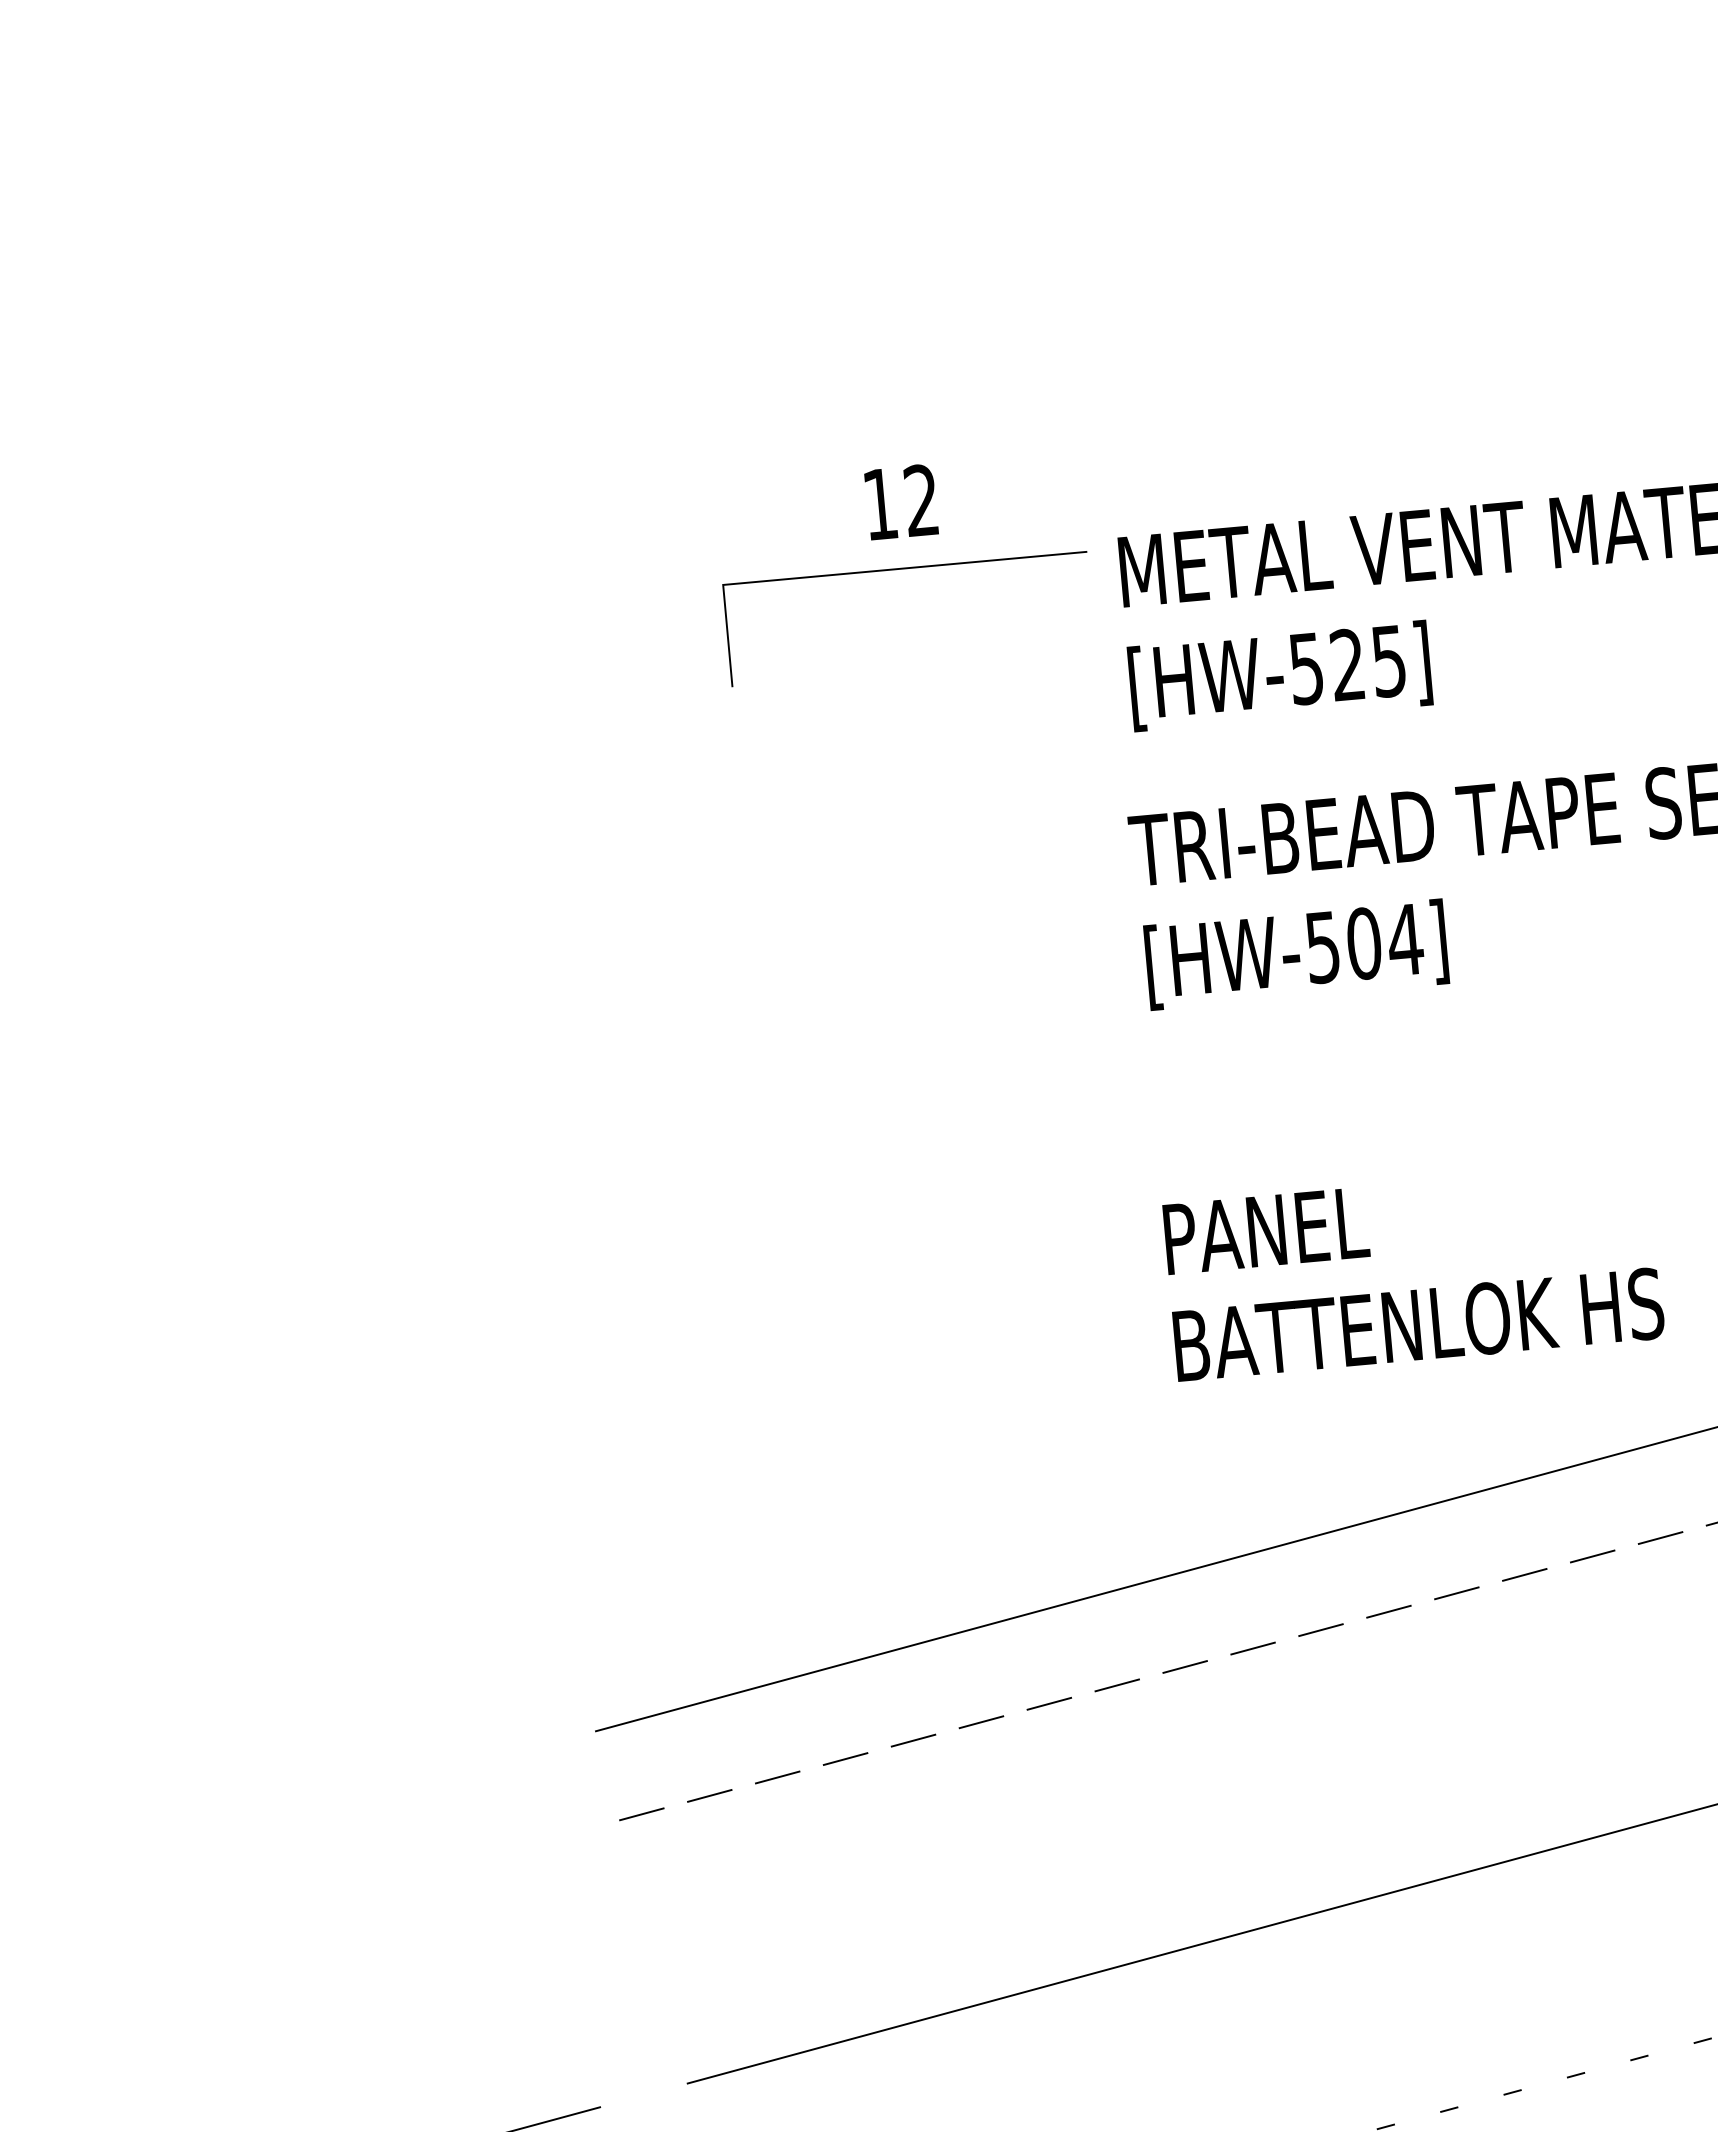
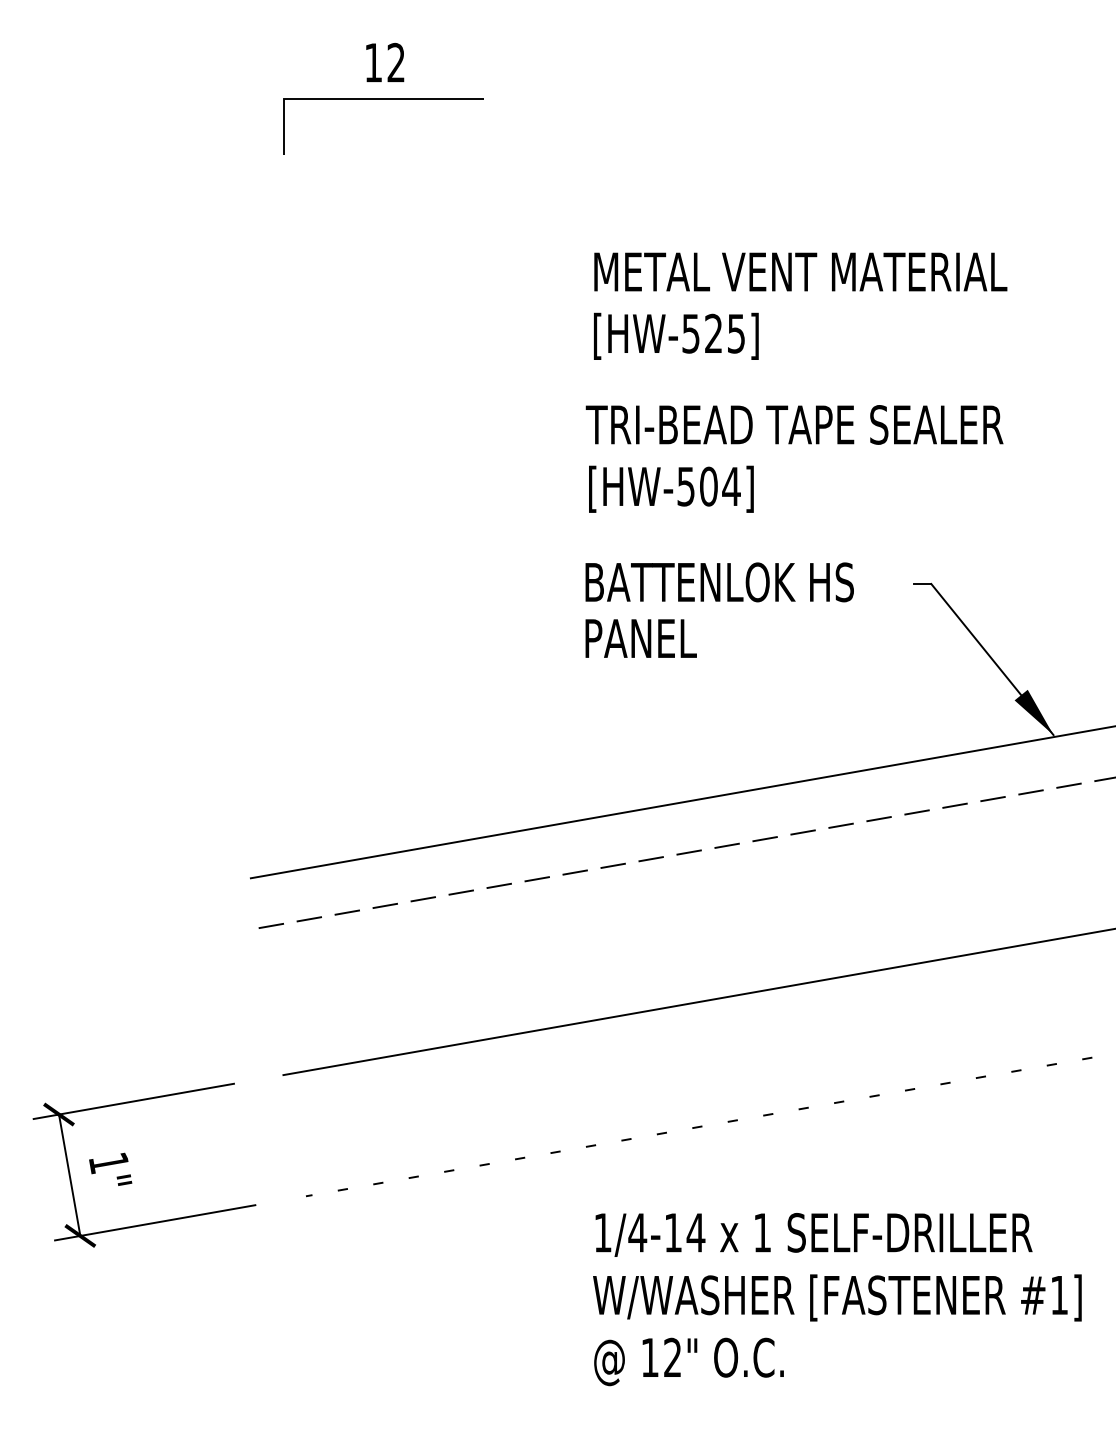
part: (904, 567) -> (383, 98), moved
text: (1418, 1325) -> (719, 582), moved

